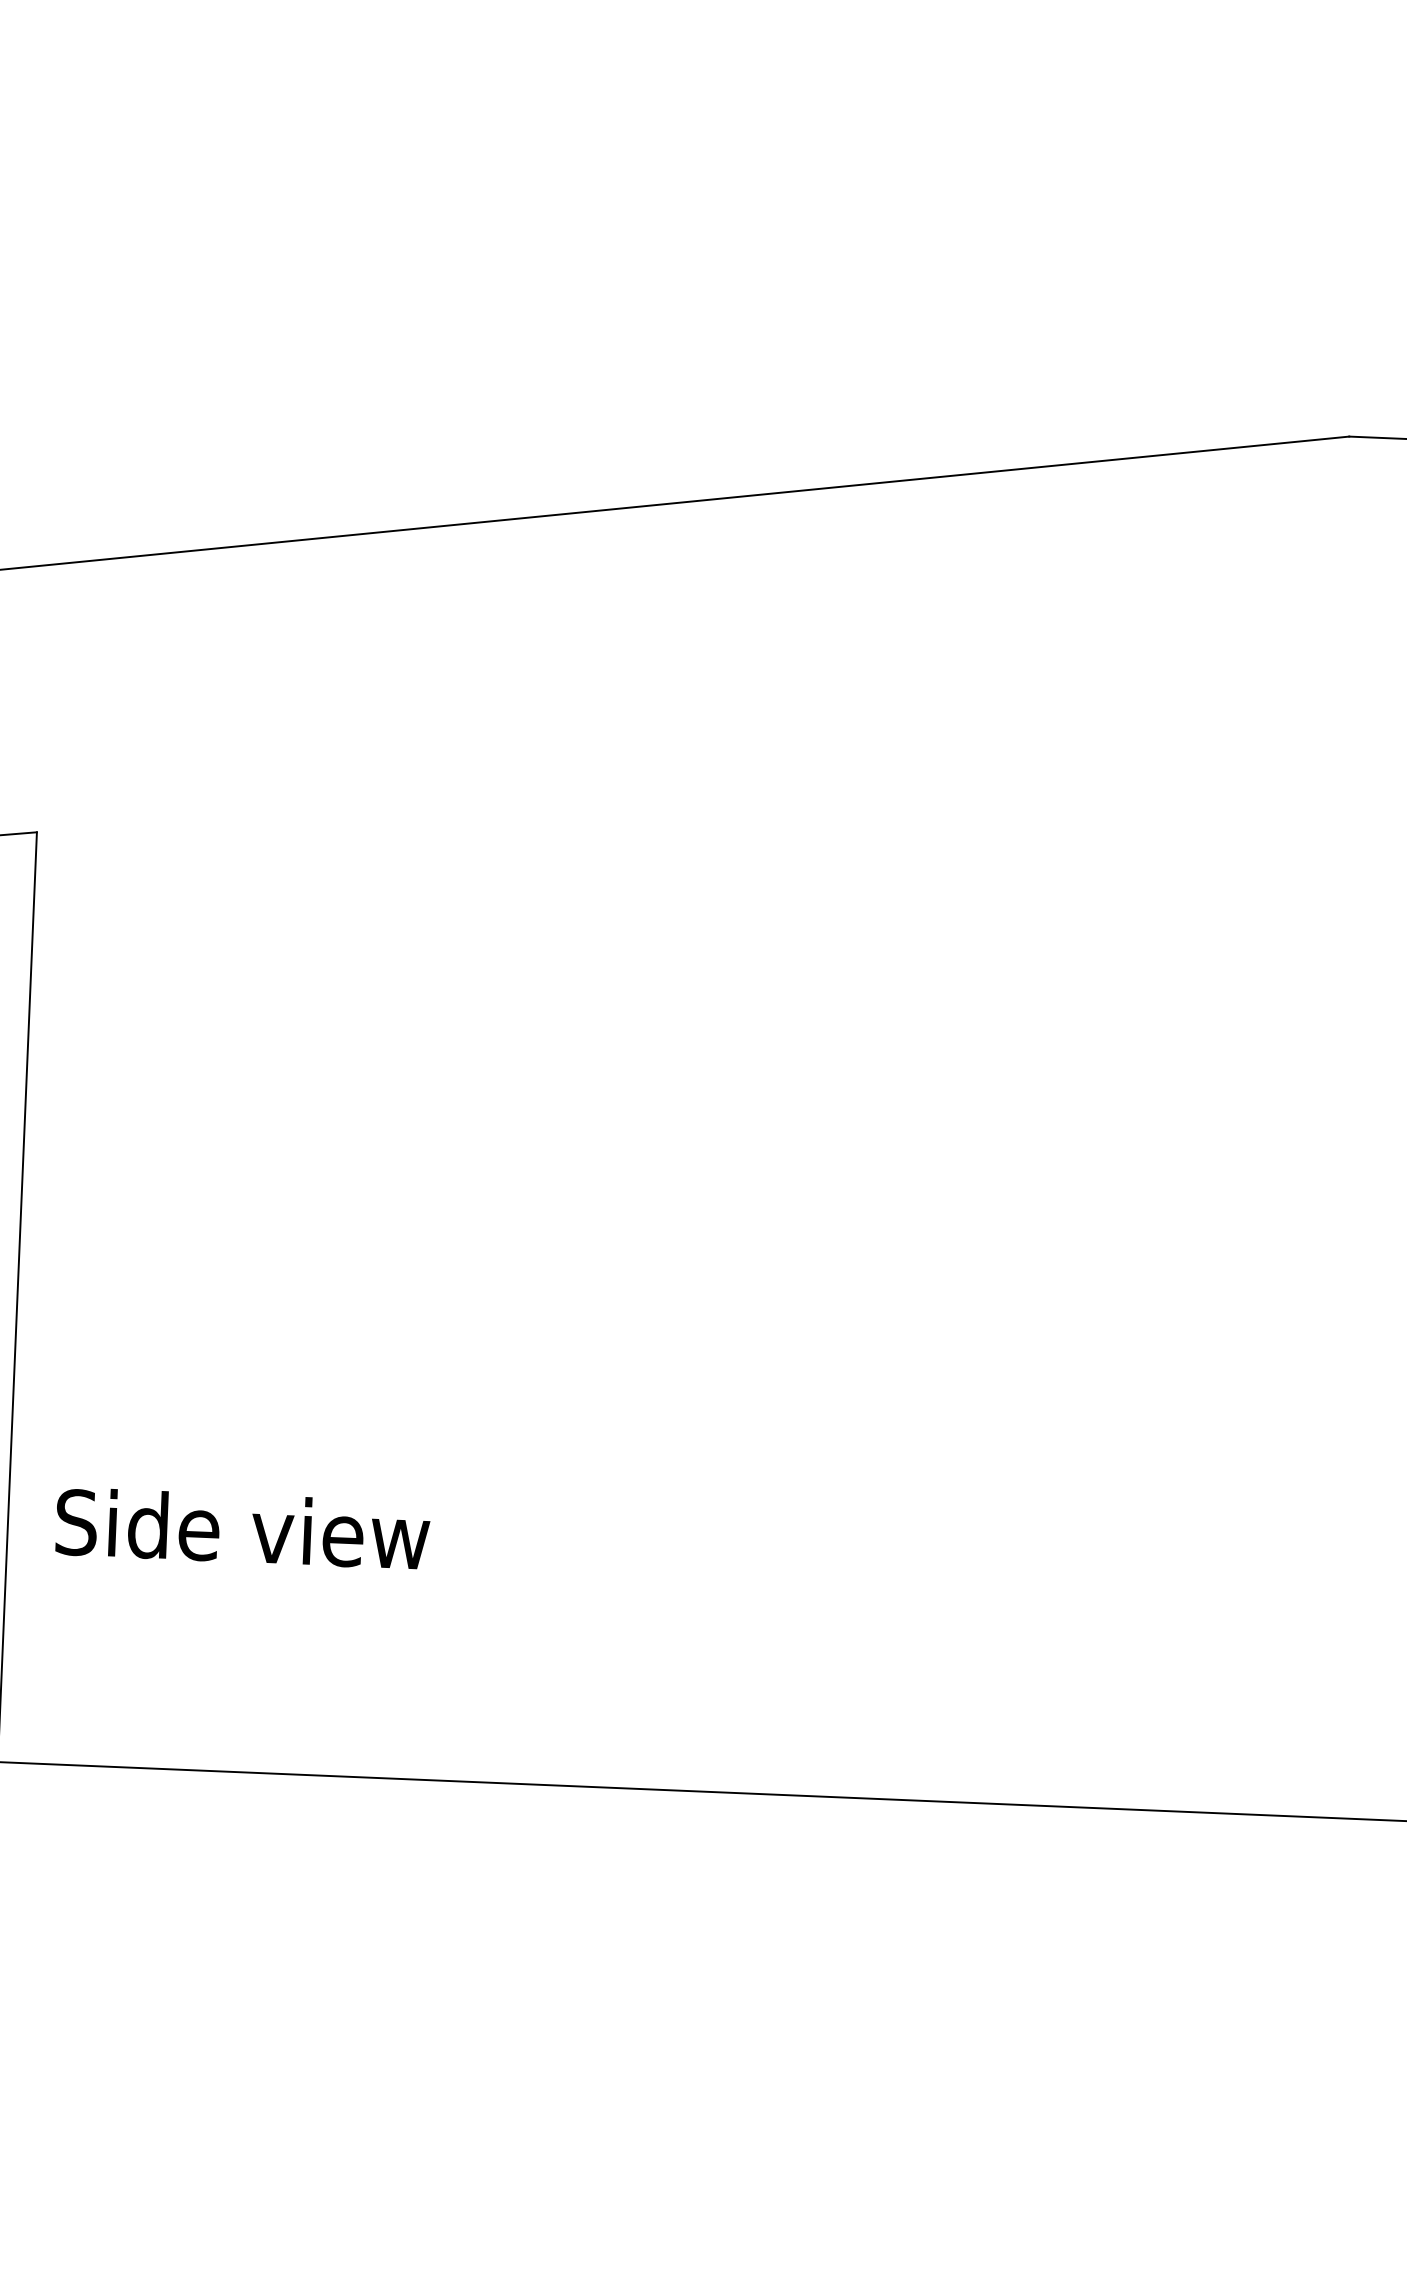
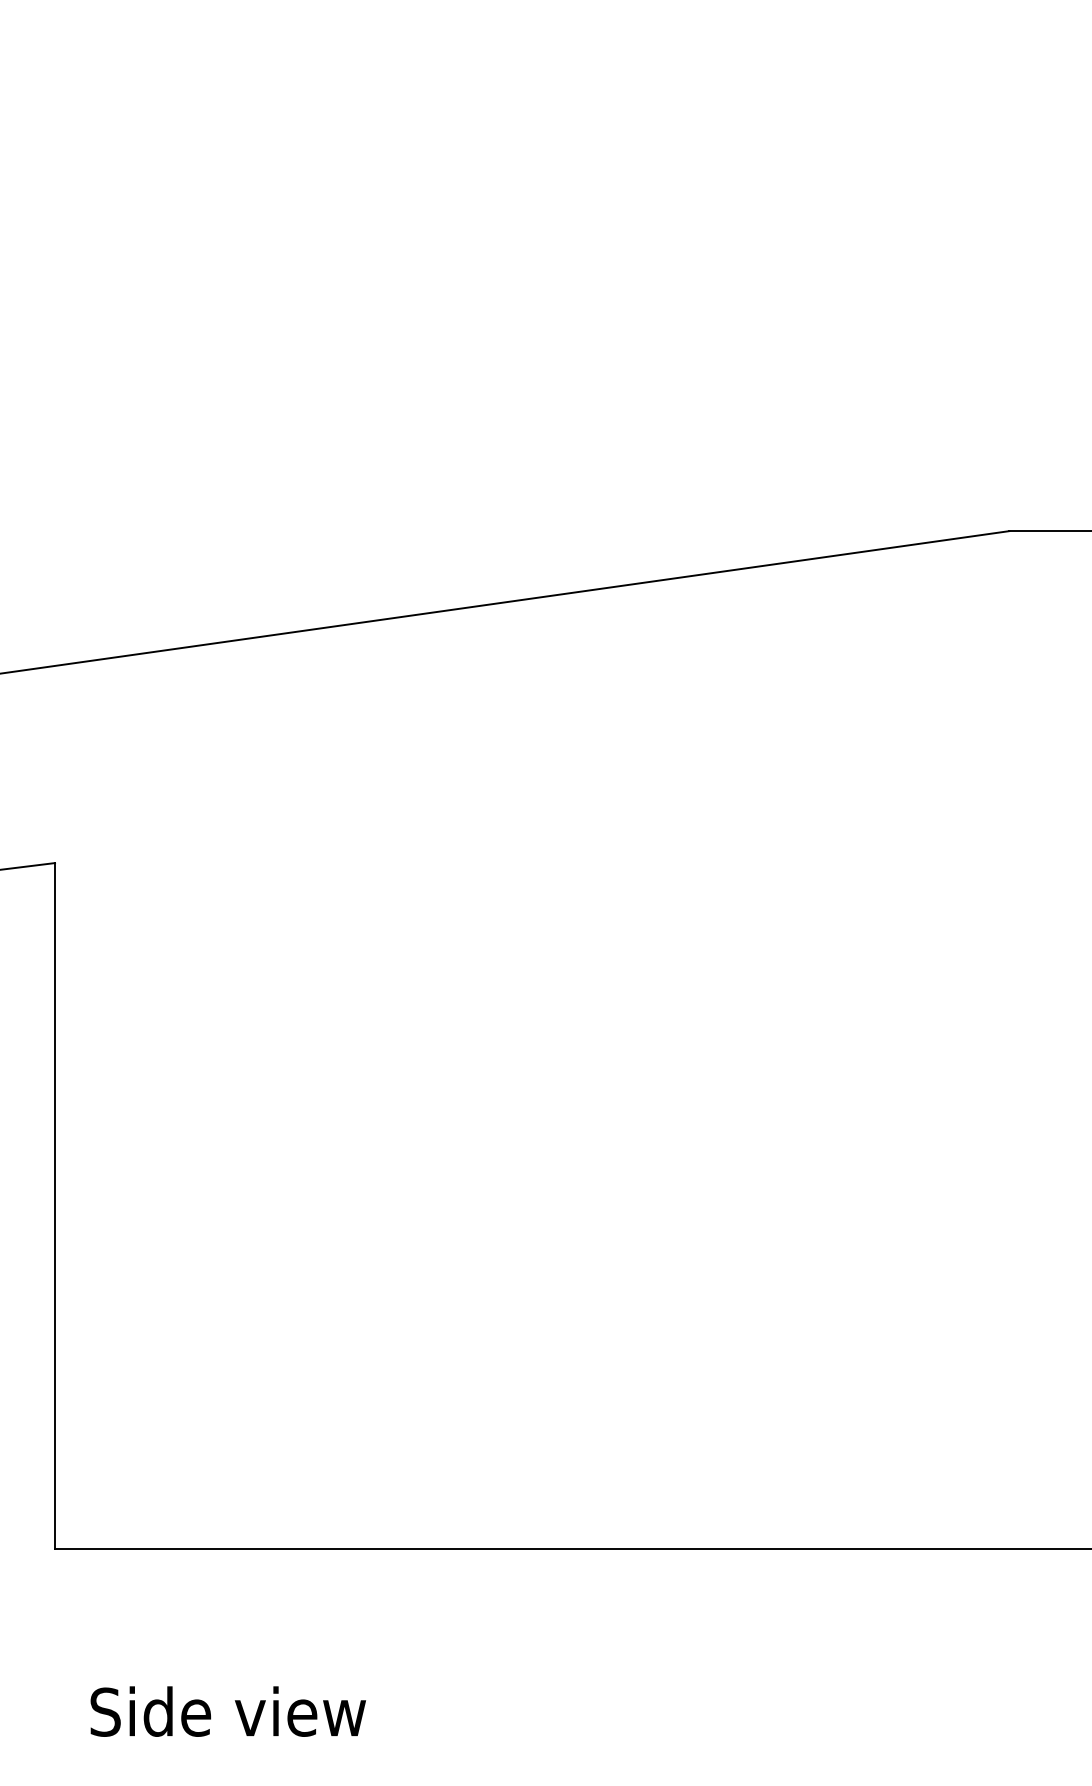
text: (241, 1528) -> (227, 1711), moved

